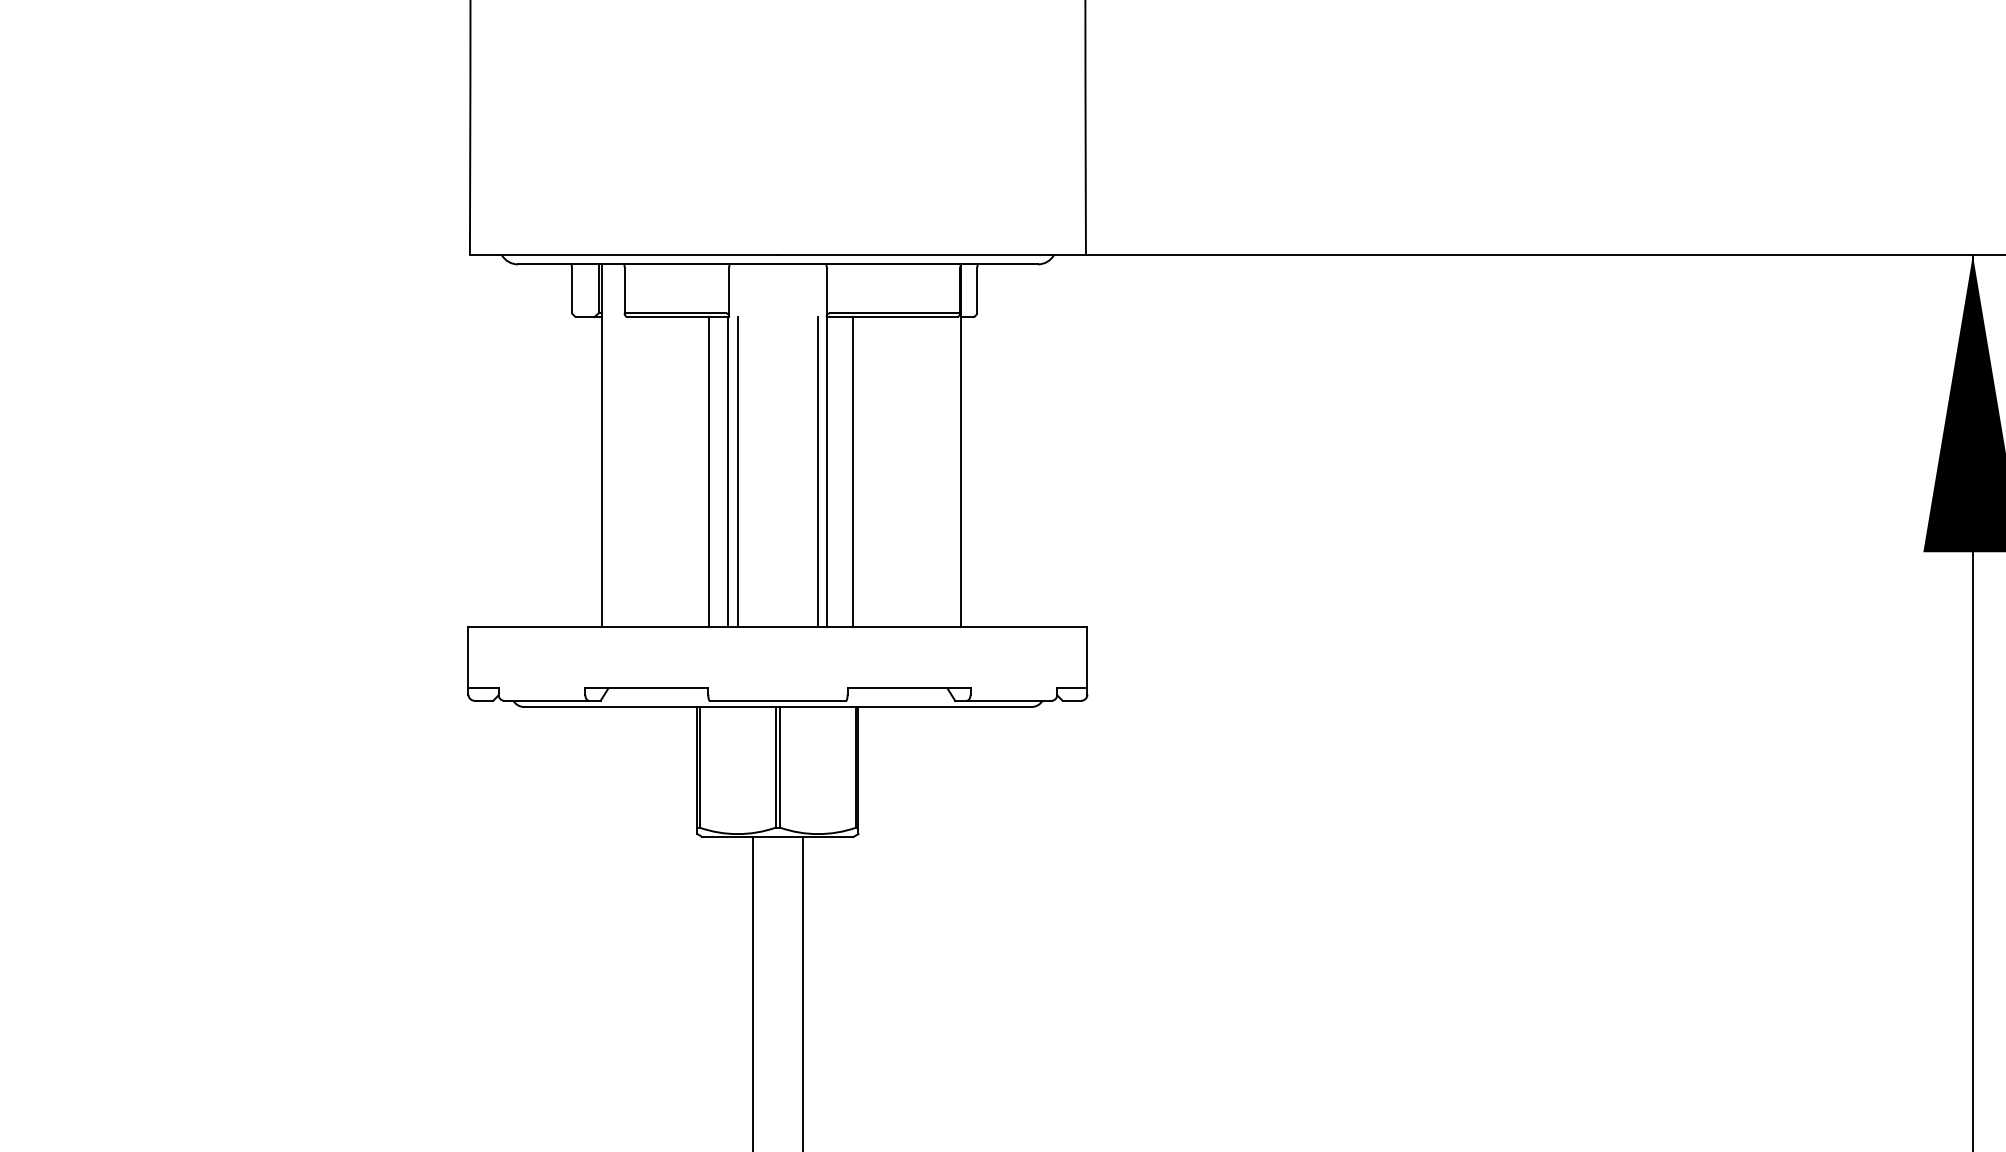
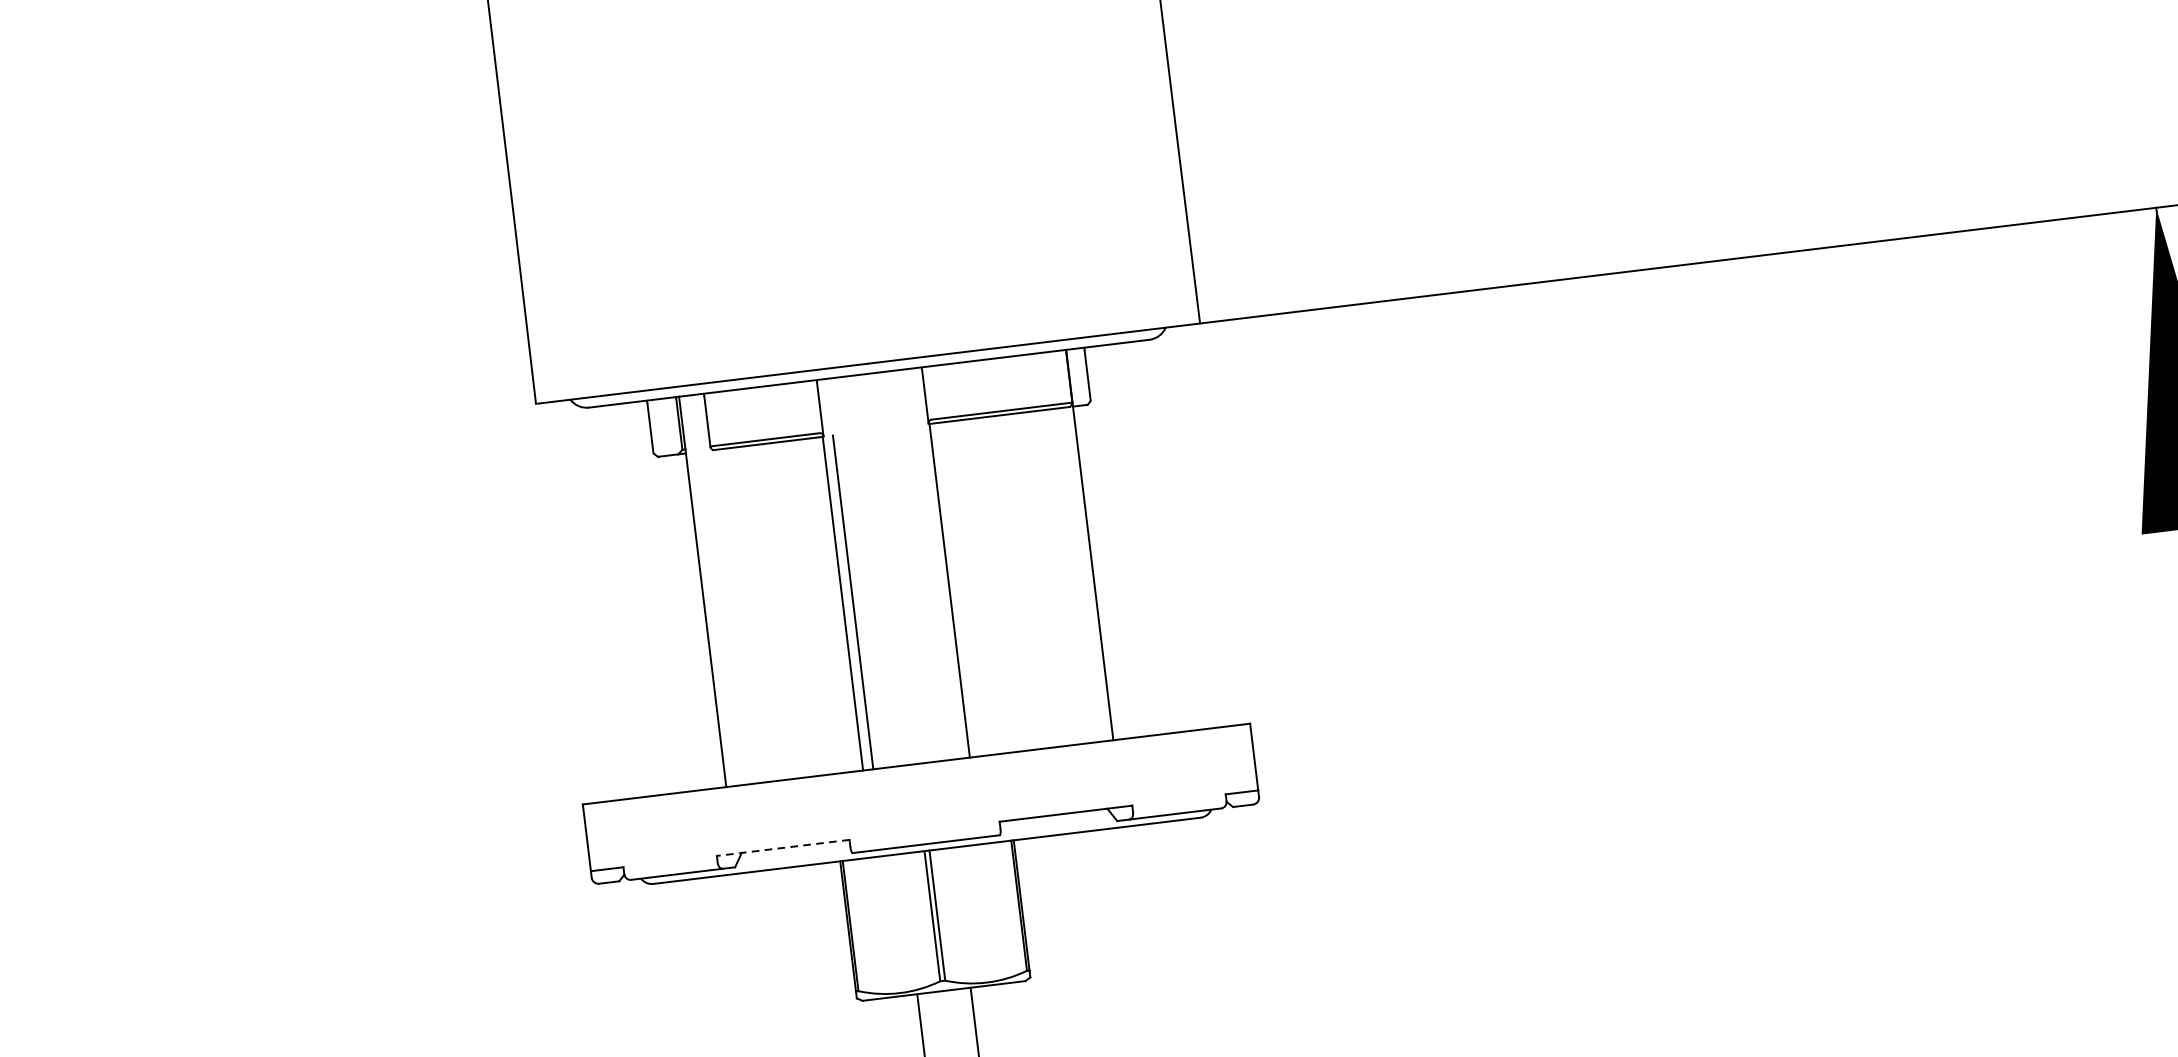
line: (709, 471) -> (822, 605), removed
line: (818, 471) -> (939, 591), removed
line: (852, 471) -> (976, 587), removed
line: (646, 688) -> (782, 848), solid -> dashed

